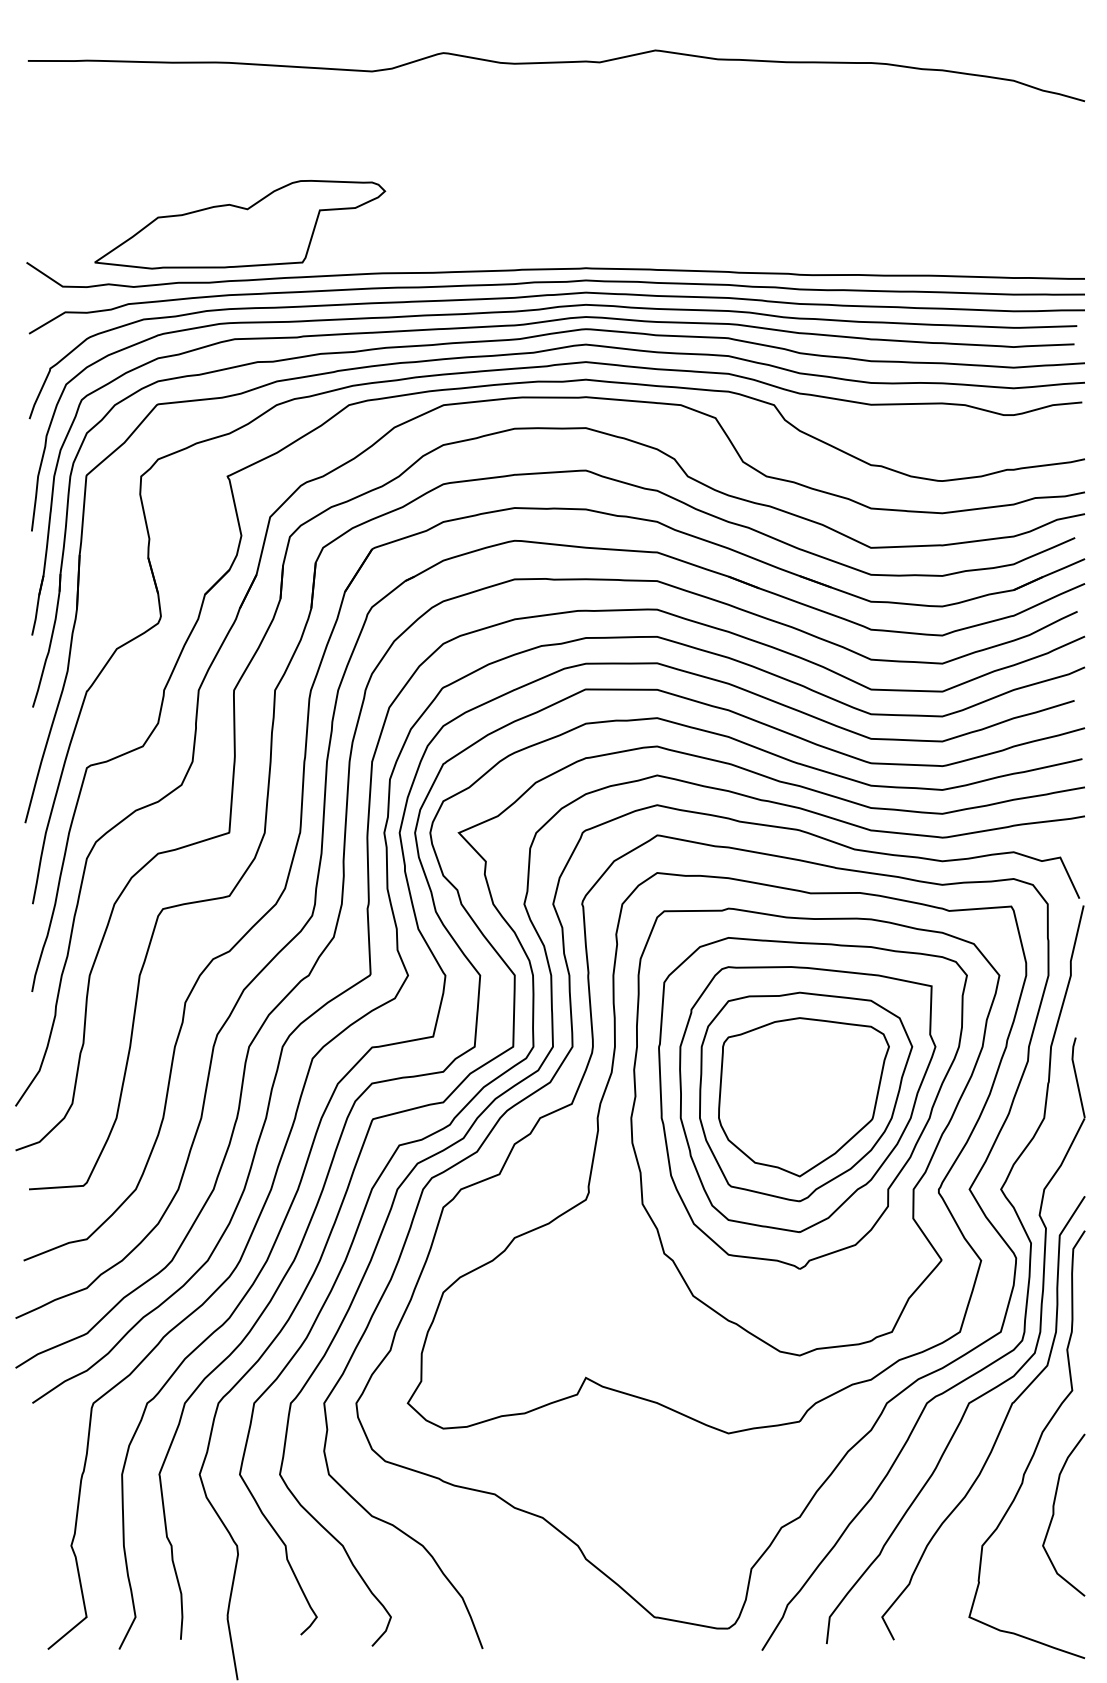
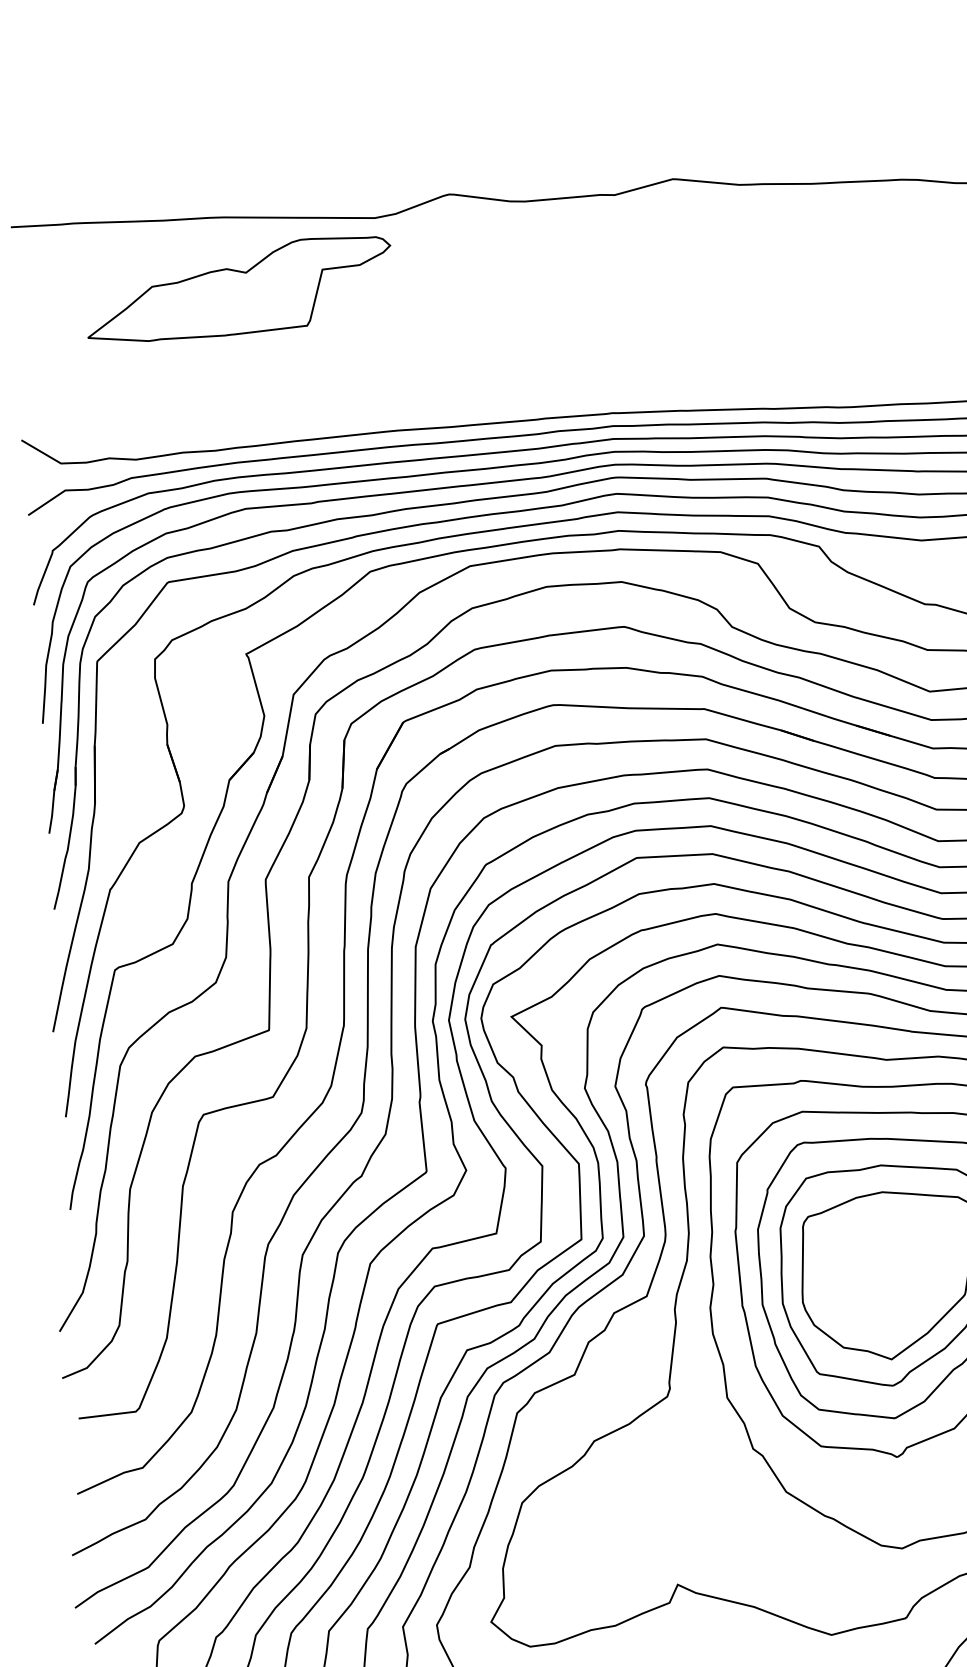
part: (240, 224) -> (239, 289), moved

